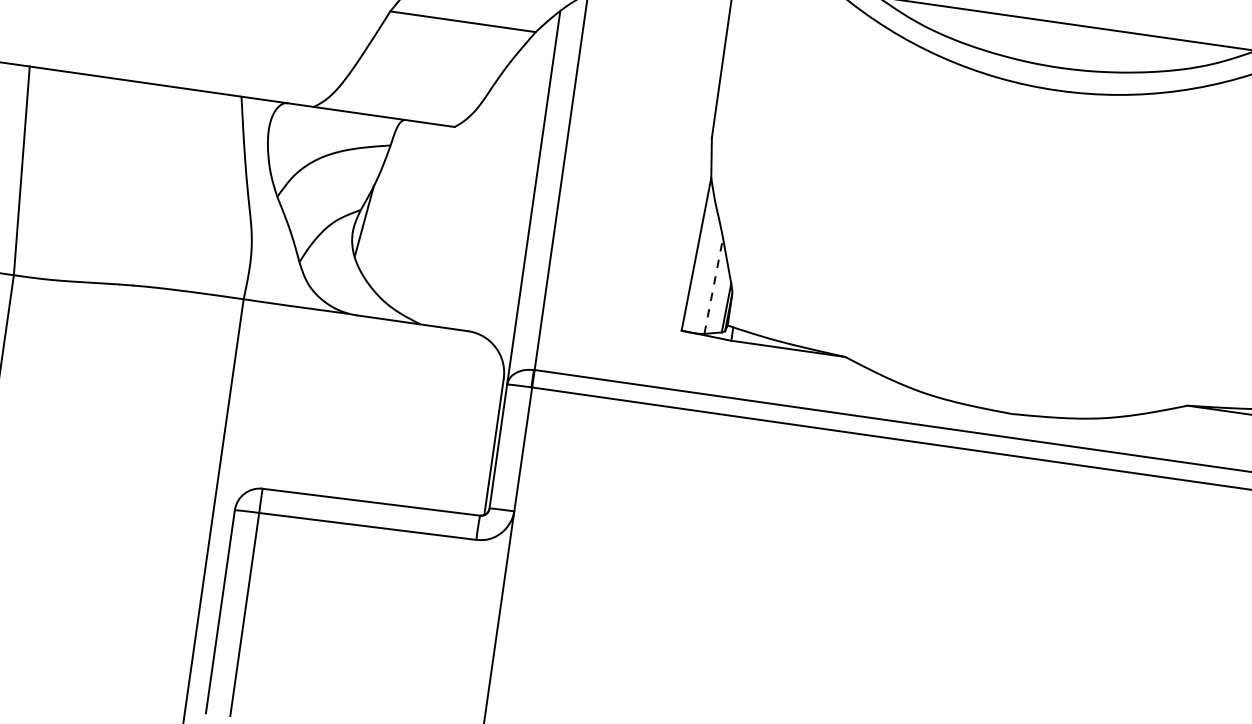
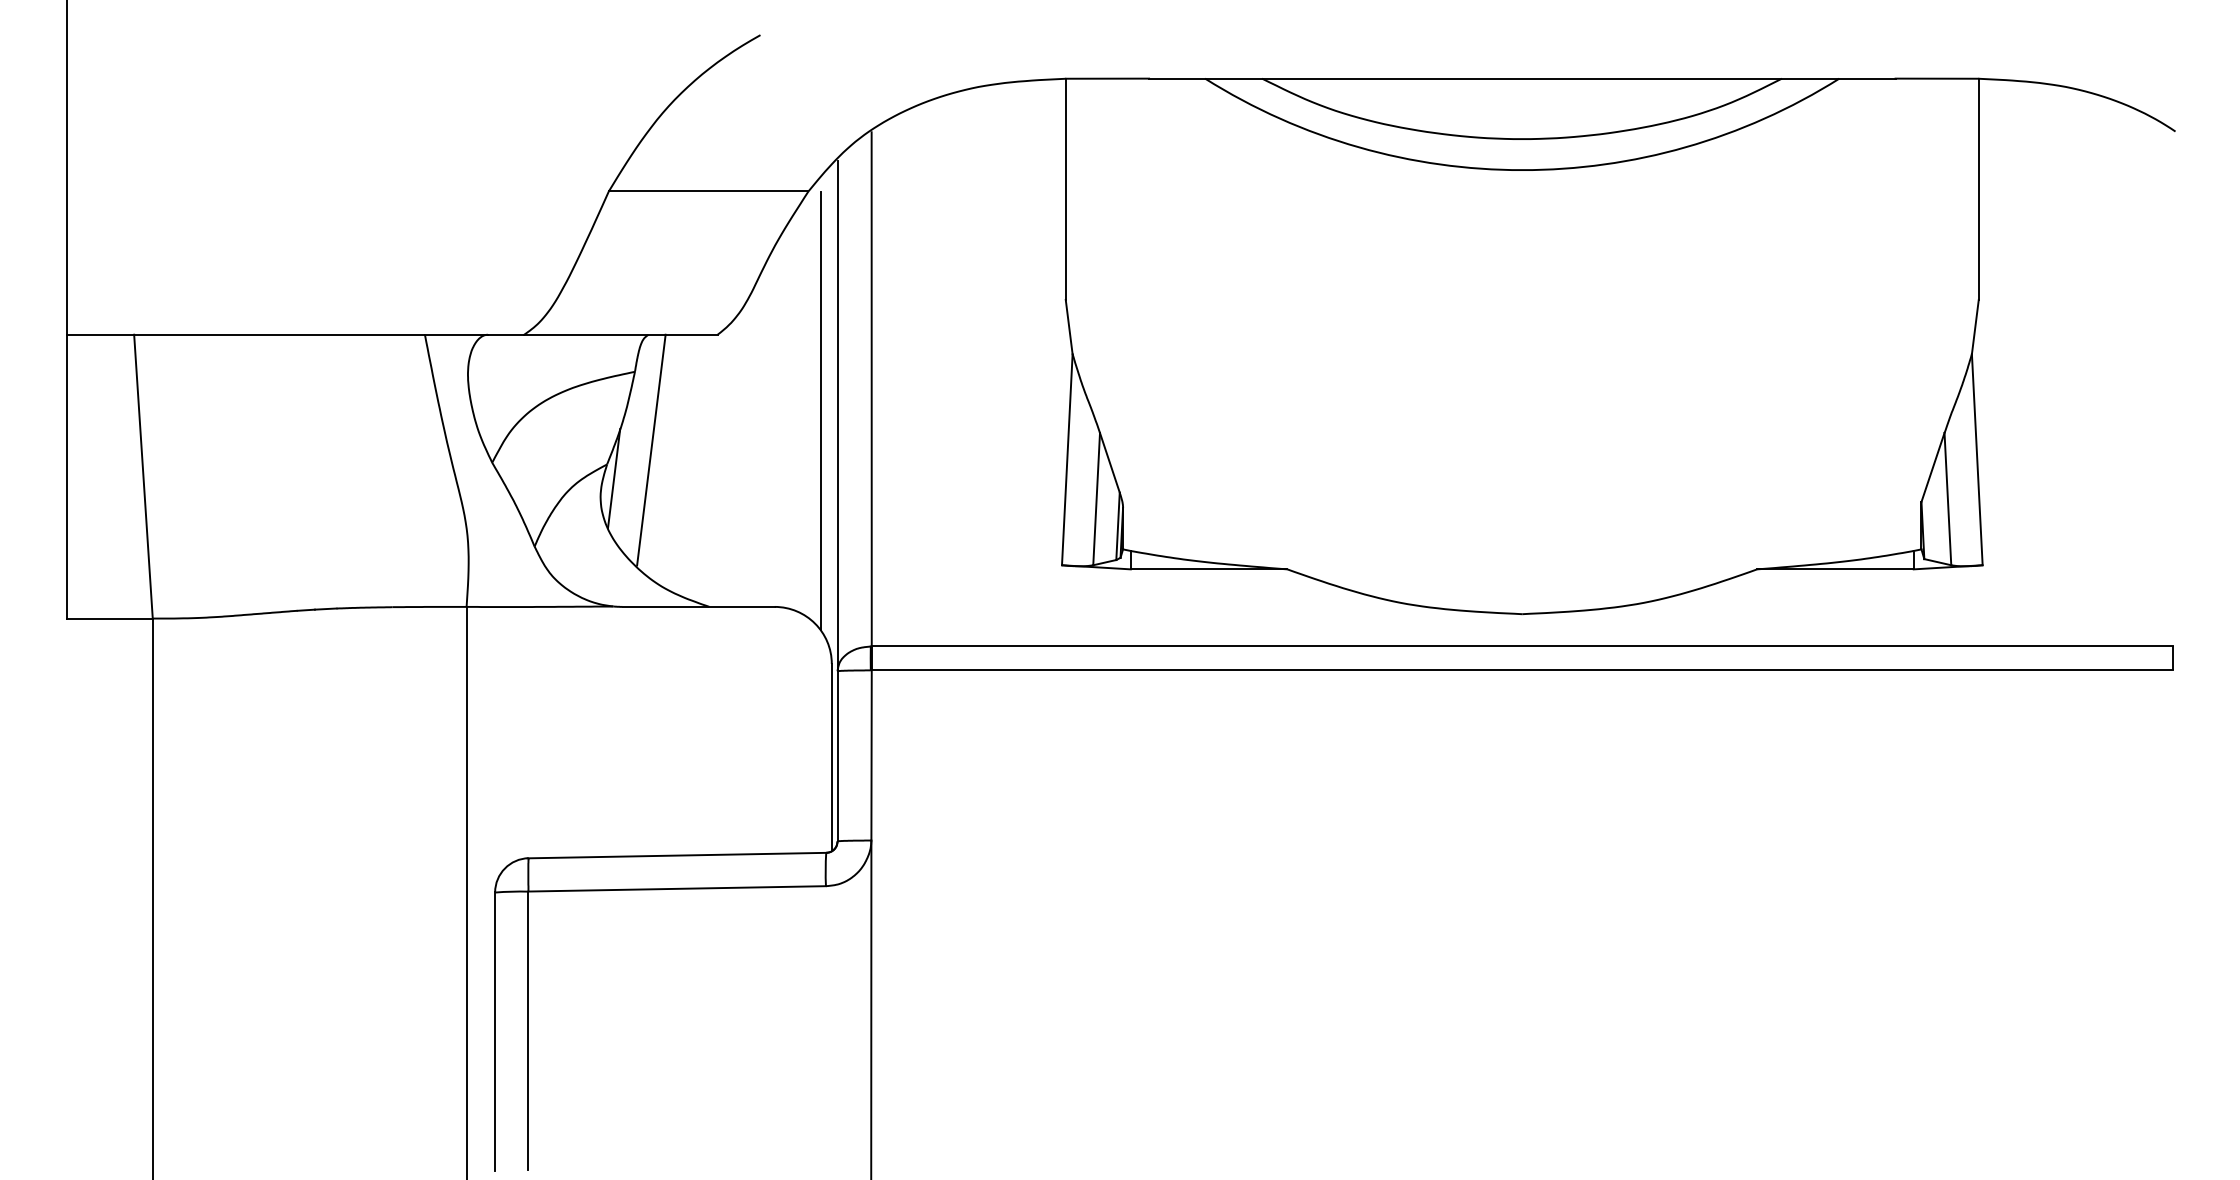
line: (521, 193) -> (820, 411), added
line: (394, 203) -> (651, 449), added
line: (713, 285) -> (1096, 498), dashed -> solid

